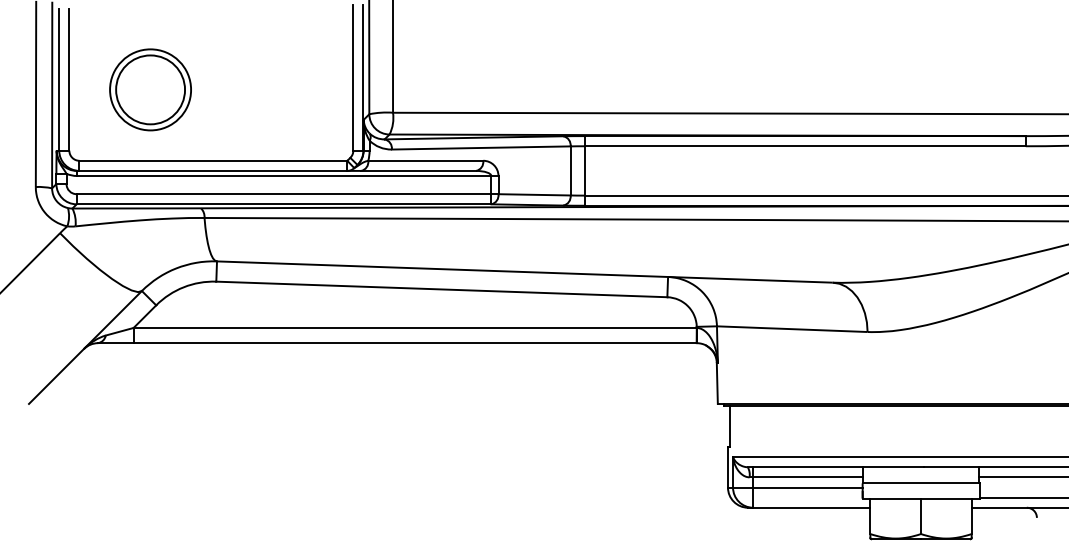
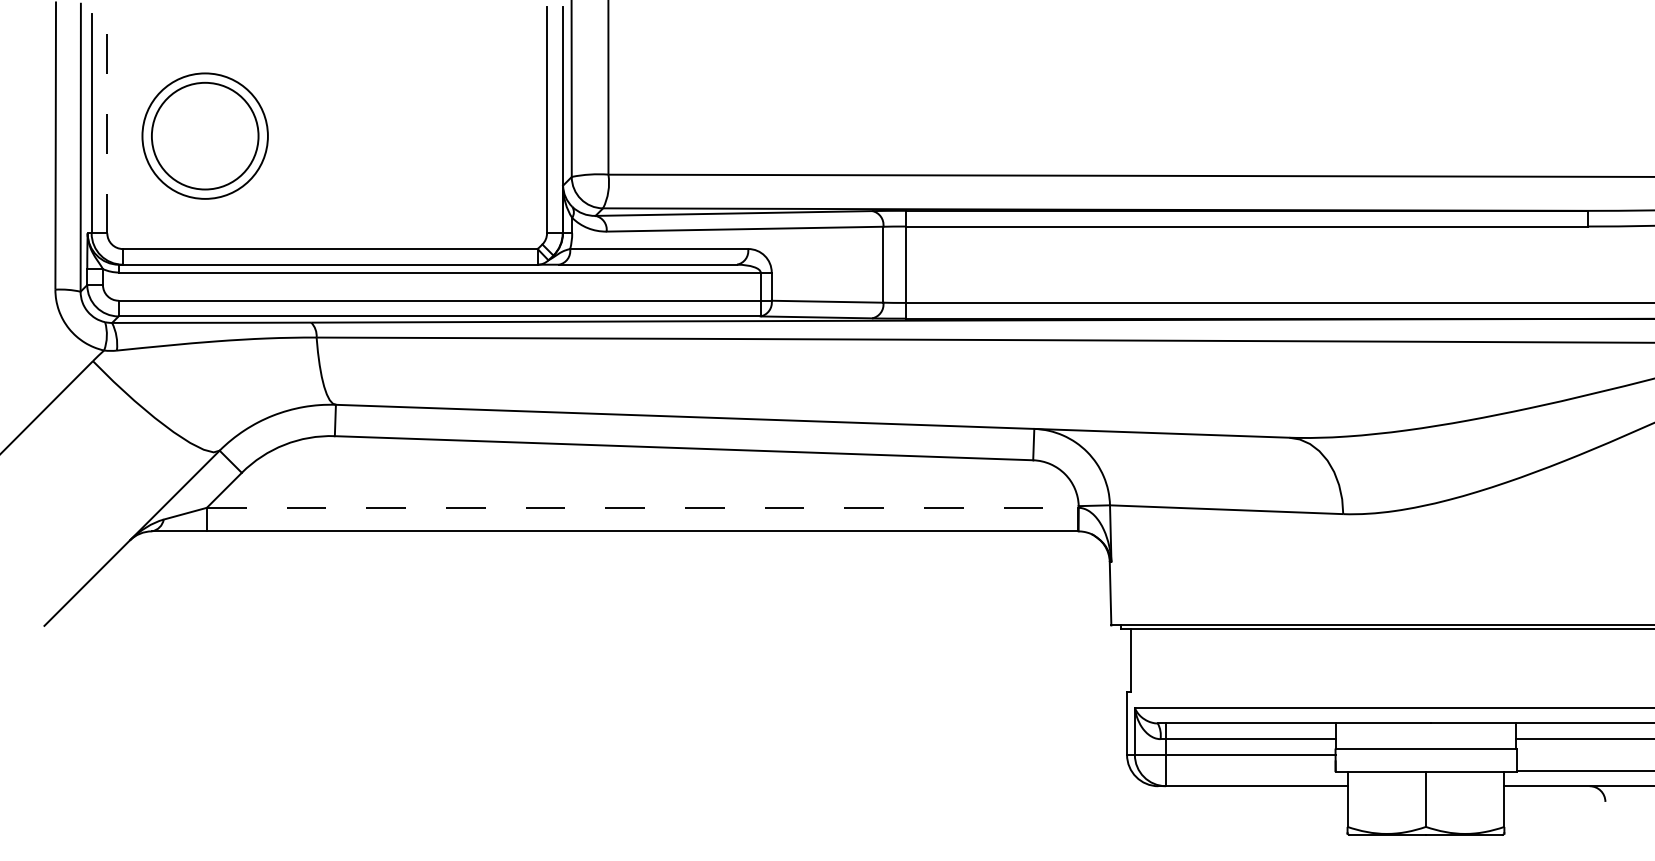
line: (69, 79) -> (107, 123), solid -> dashed
part: (150, 89) -> (205, 135), moved
line: (415, 327) -> (643, 507), solid -> dashed

